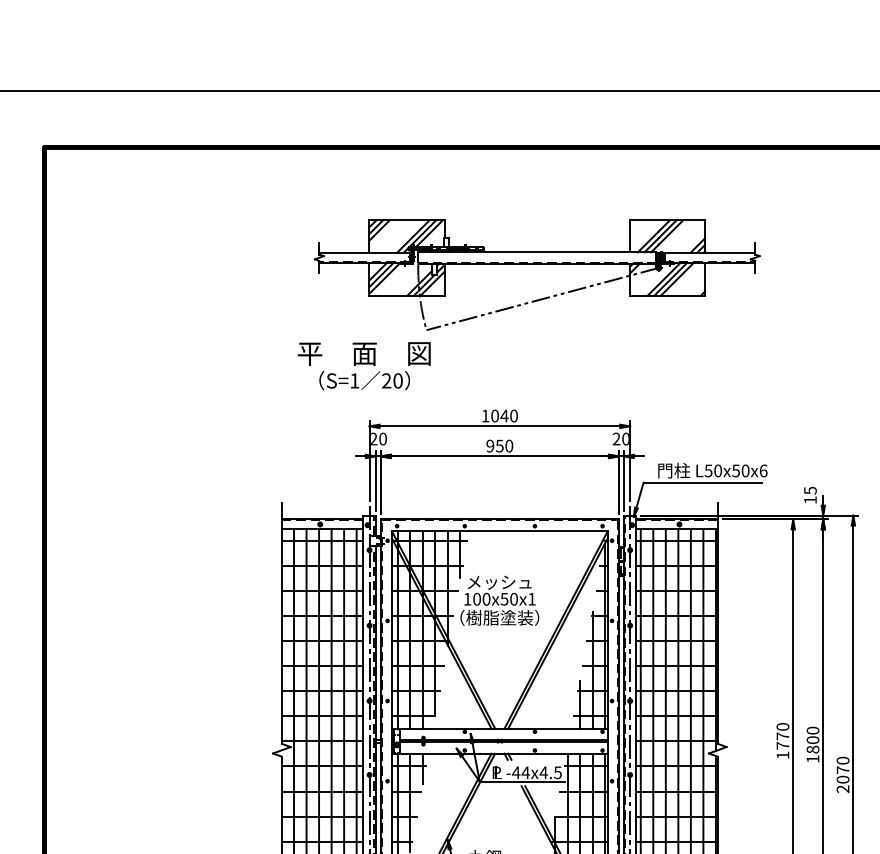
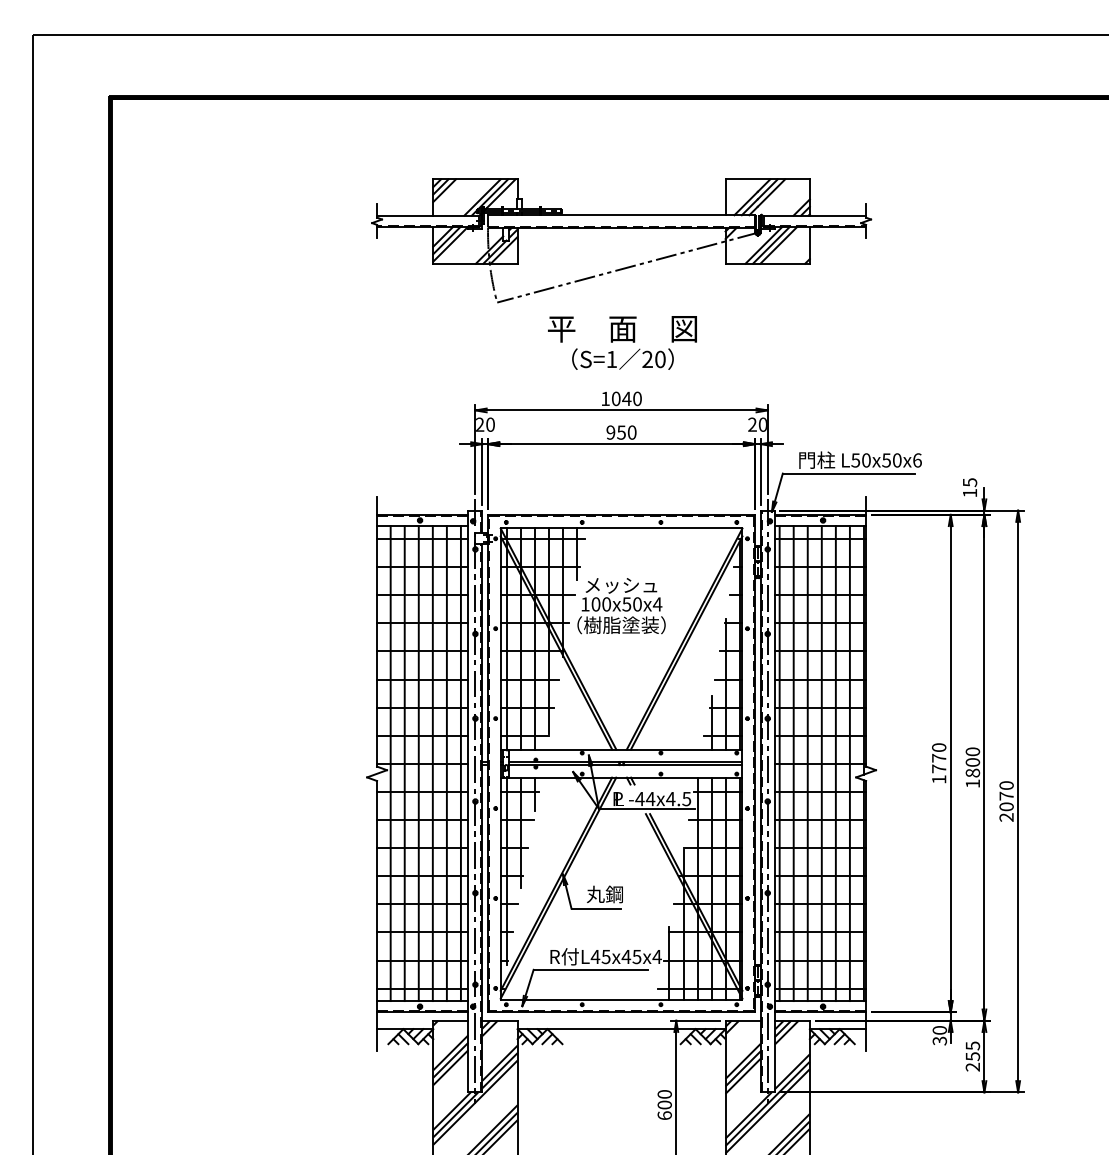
part: (537, 264) -> (621, 228), moved
text: (364, 365) -> (622, 342), moved
text: (531, 599) -> (657, 604), 100x50x1 -> 100x50x4

